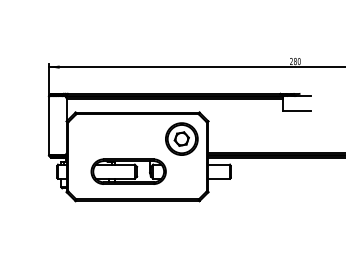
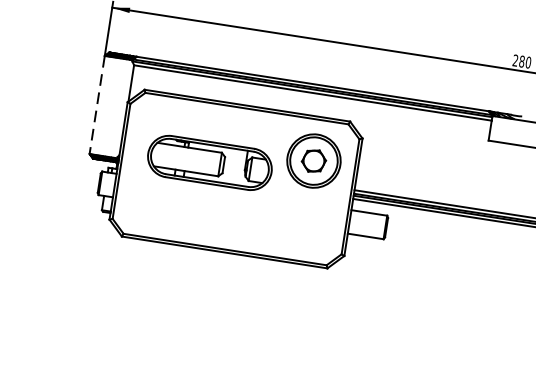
line: (48, 125) -> (96, 104), solid -> dashed
part: (128, 171) -> (209, 162), moved

